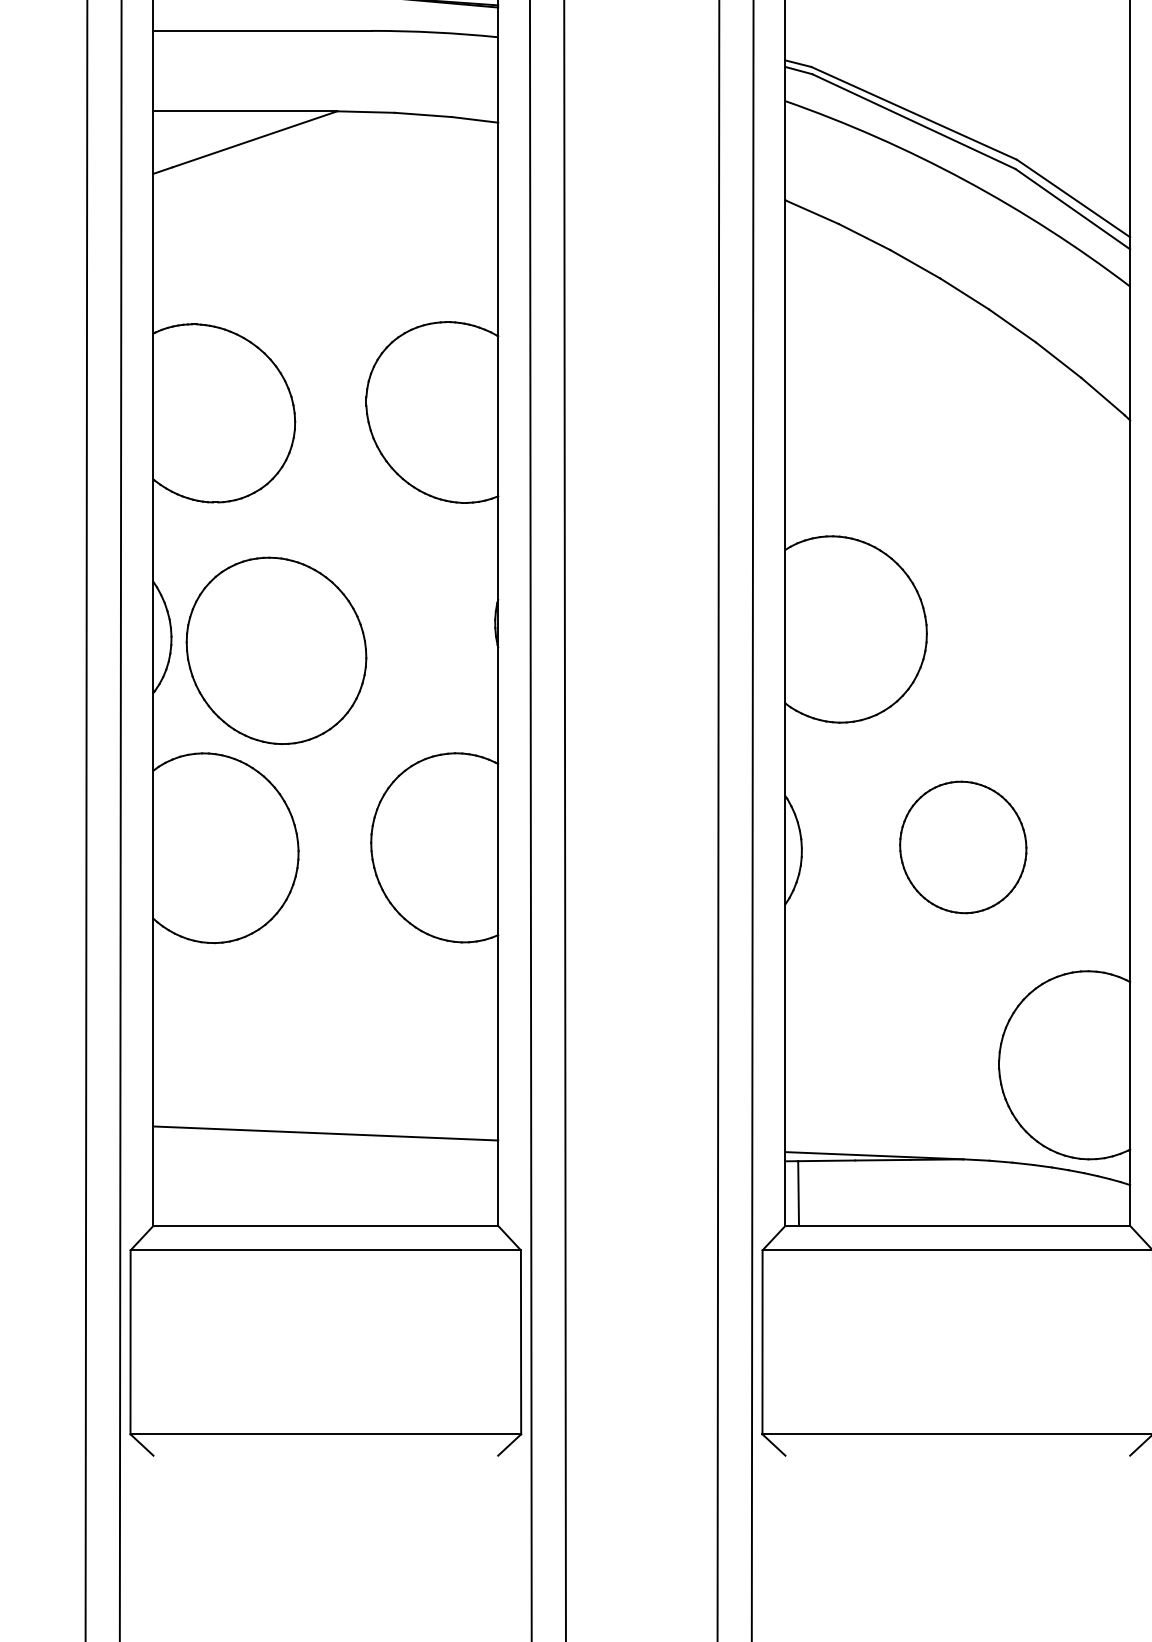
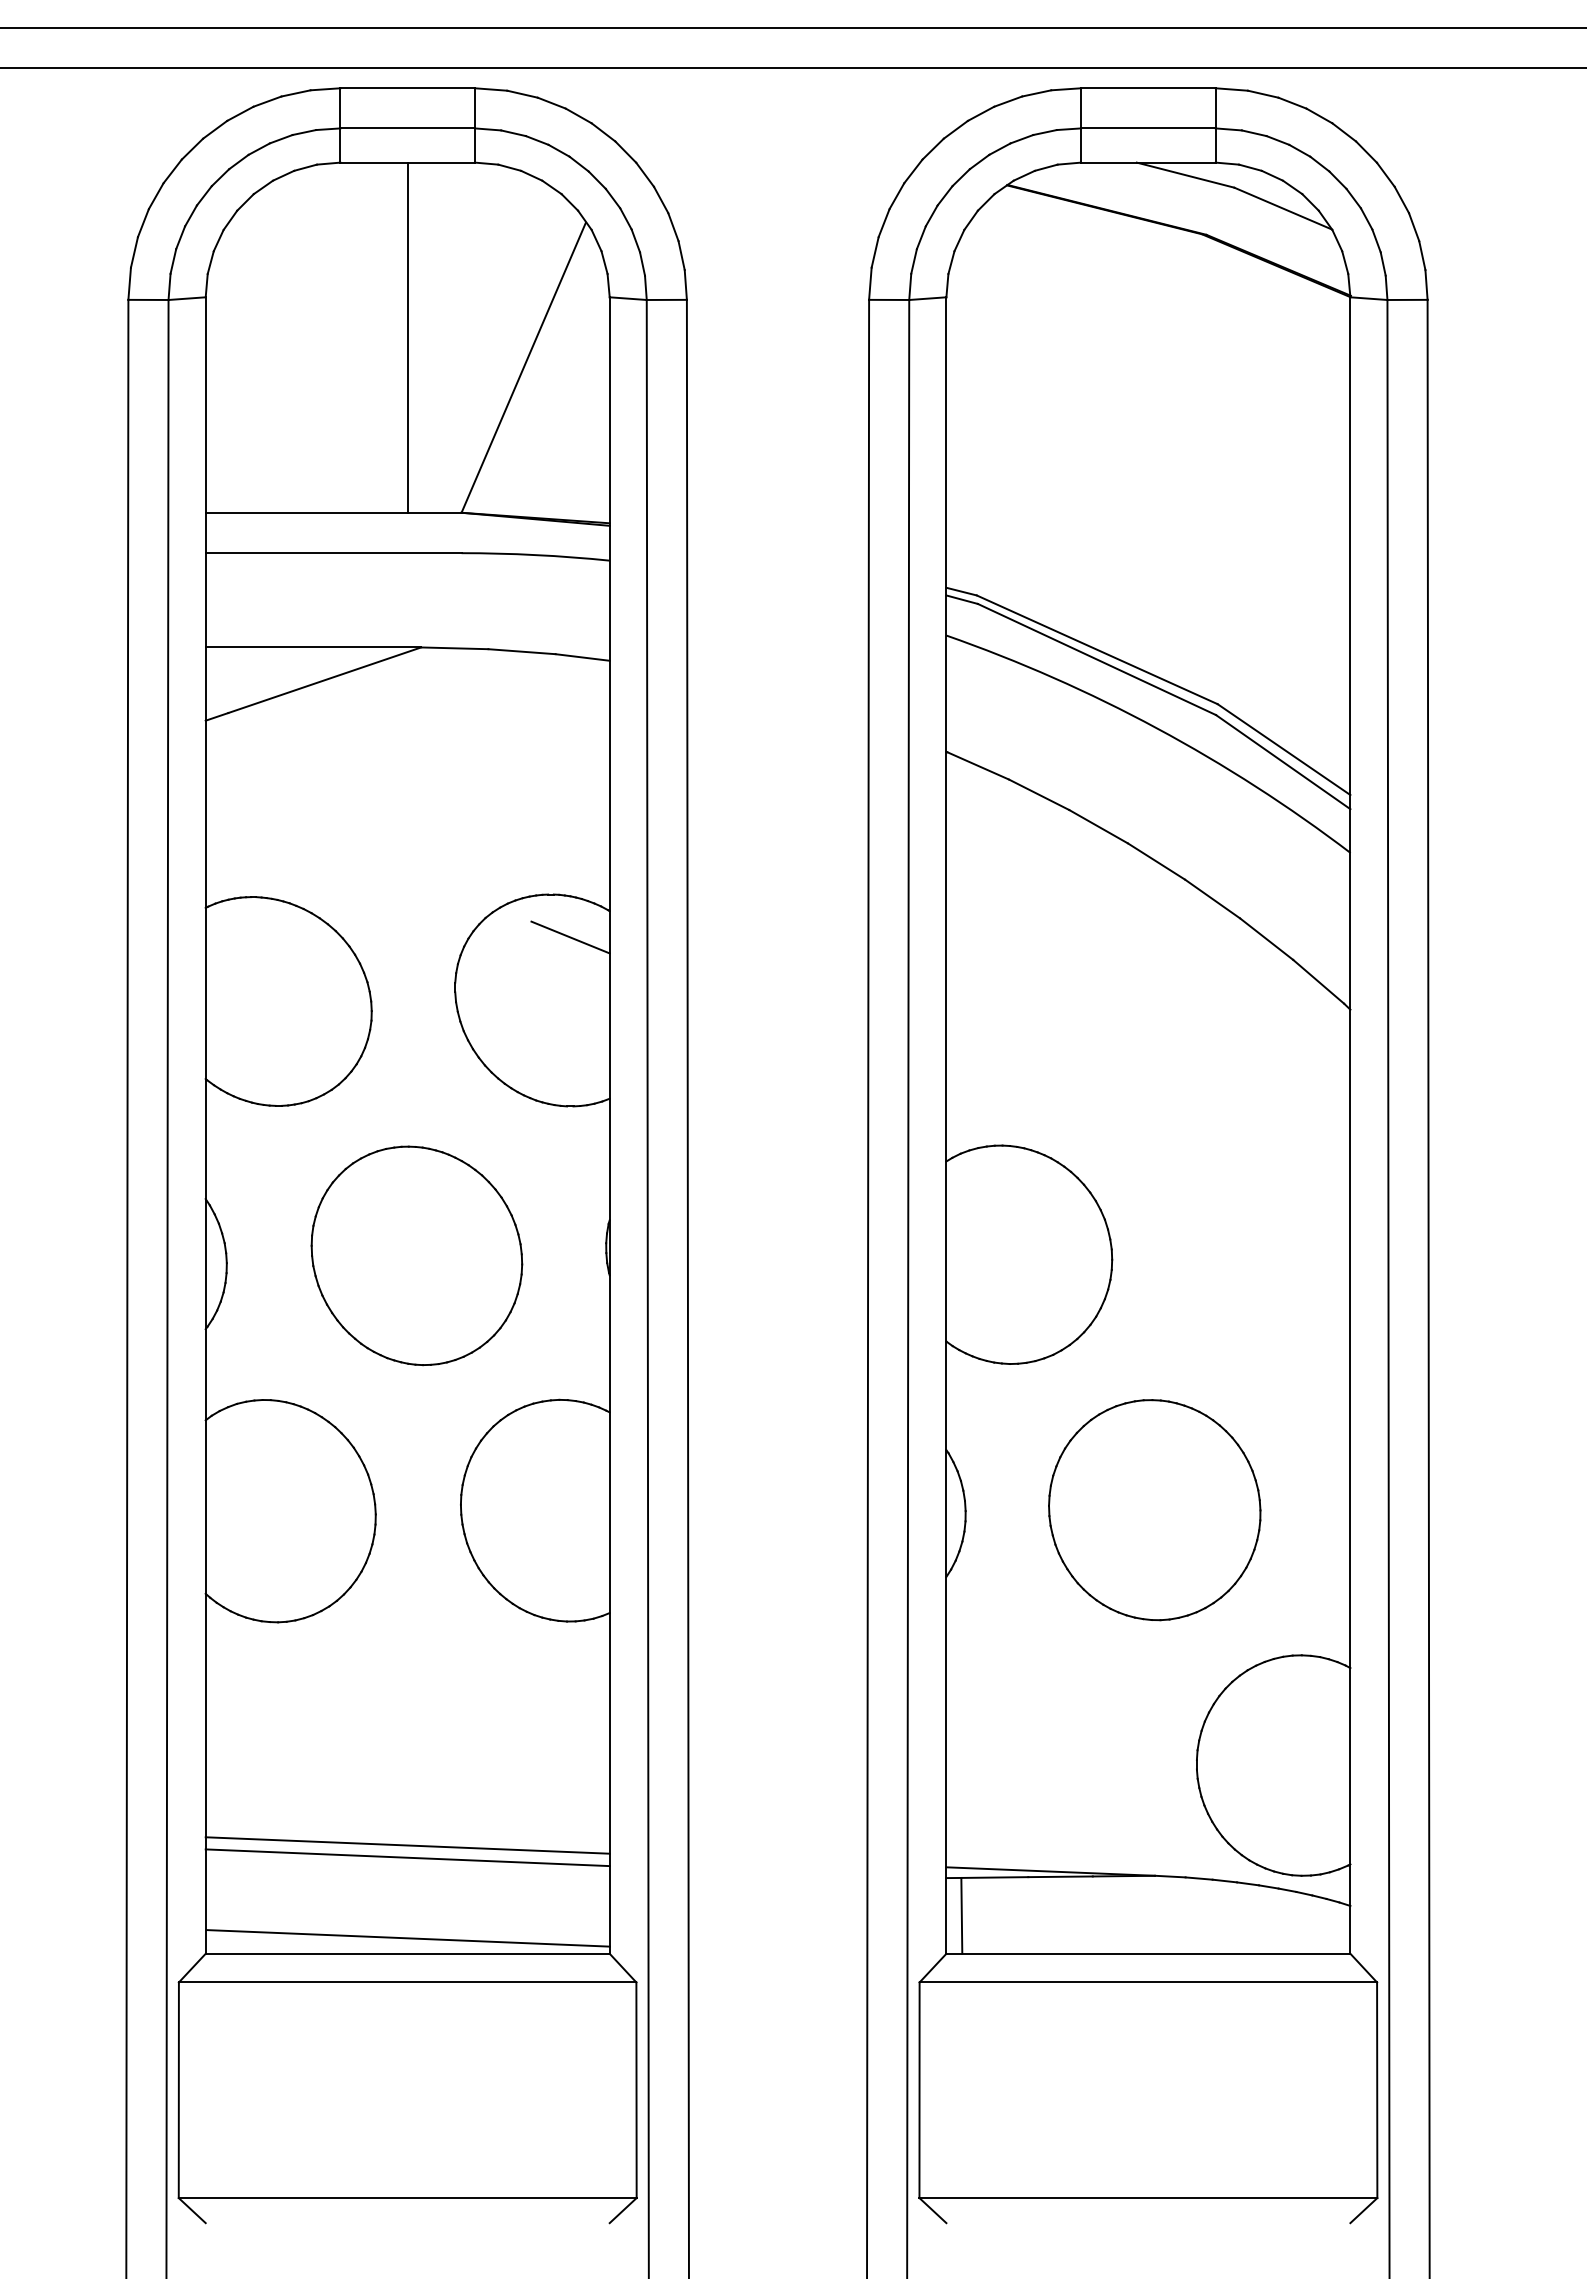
line: (464, 358) -> (570, 937), added
part: (276, 650) -> (416, 1255), moved
part: (962, 847) -> (1154, 1510), size x1.43
line: (325, 1143) -> (407, 1857), added
line: (326, 1212) -> (408, 1938), added

